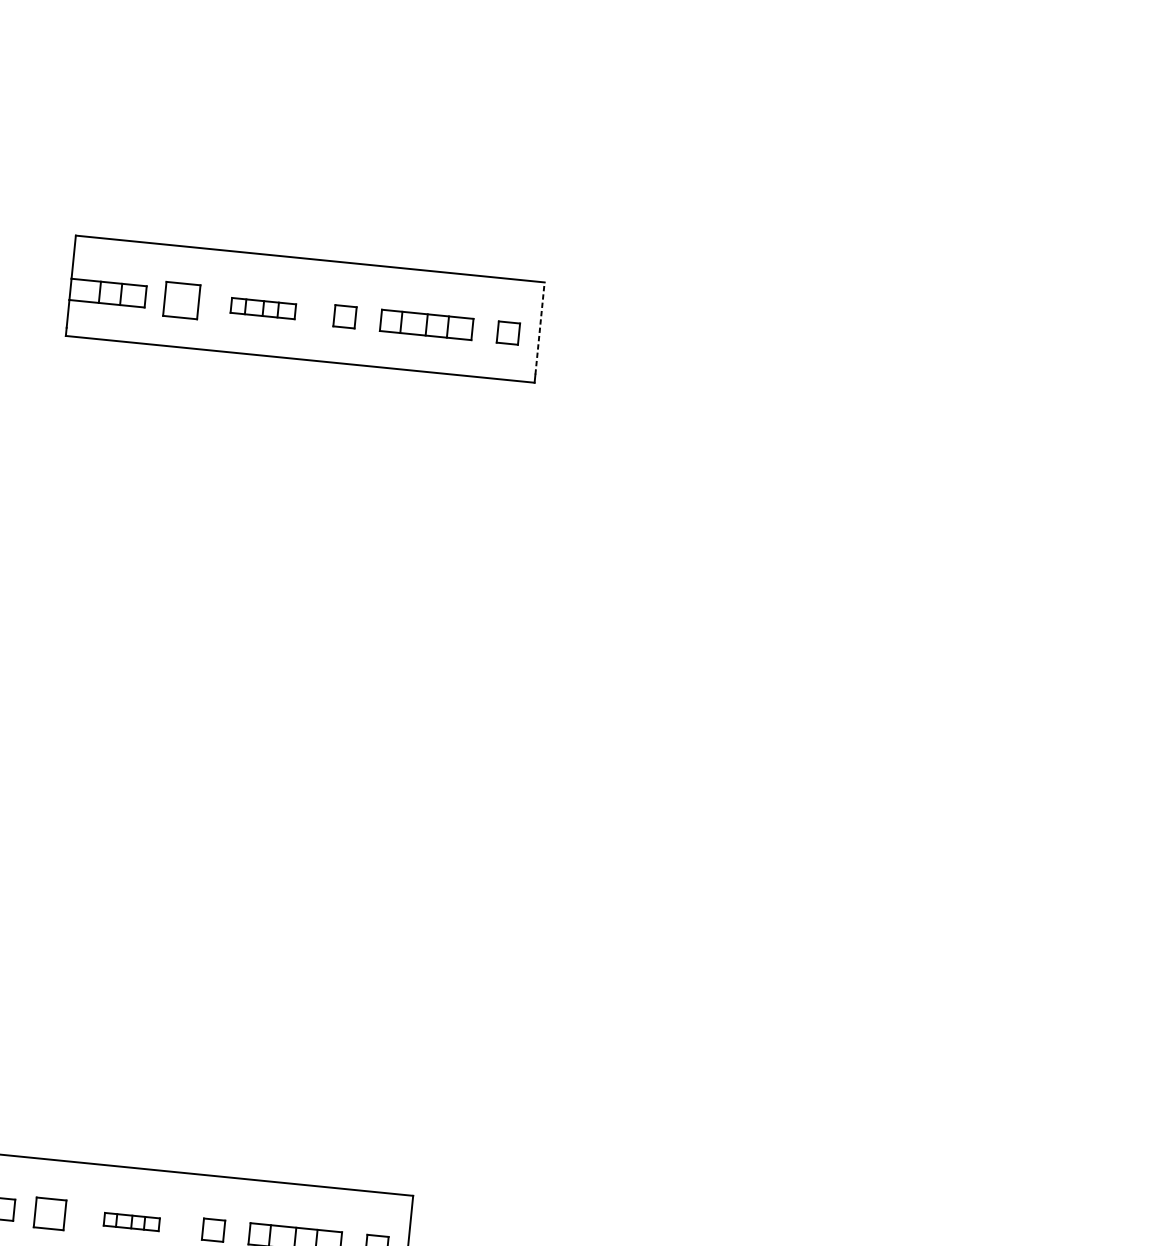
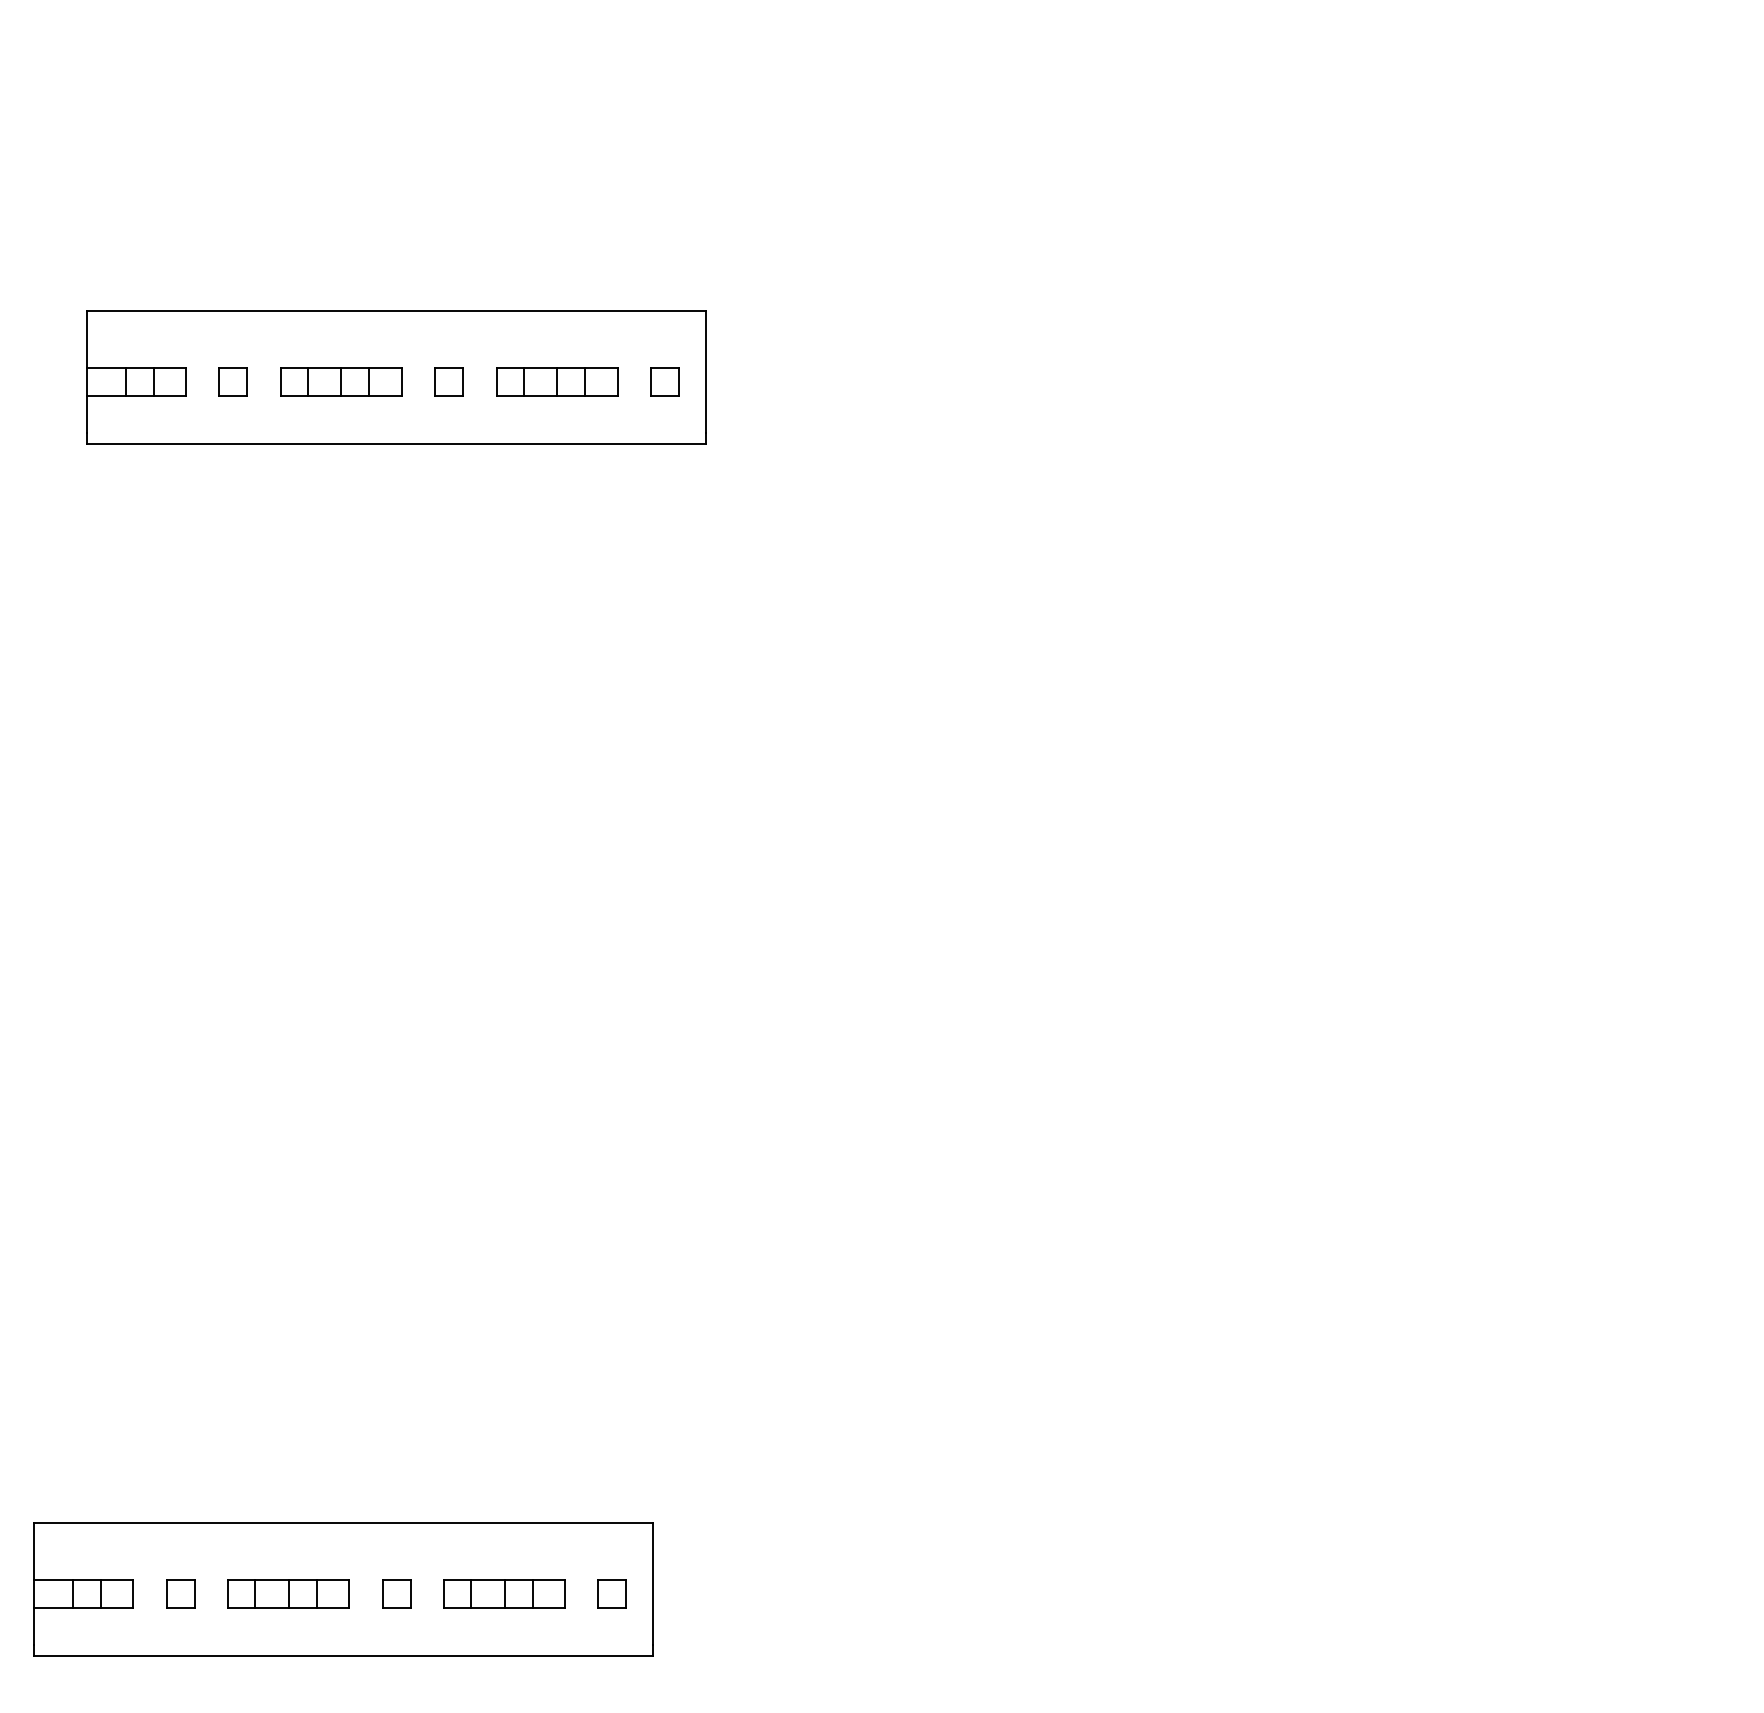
part: (180, 299) -> (232, 381), size x0.62
part: (263, 308) -> (341, 381), size x1.43
line: (539, 328) -> (705, 372), dashed -> solid
part: (50, 1213) -> (180, 1593), size x0.71
part: (131, 1221) -> (288, 1593), size x1.67

